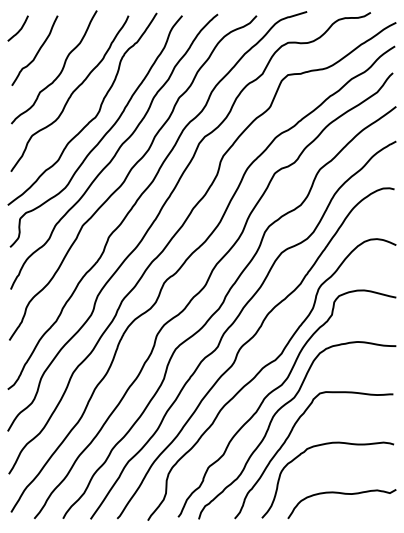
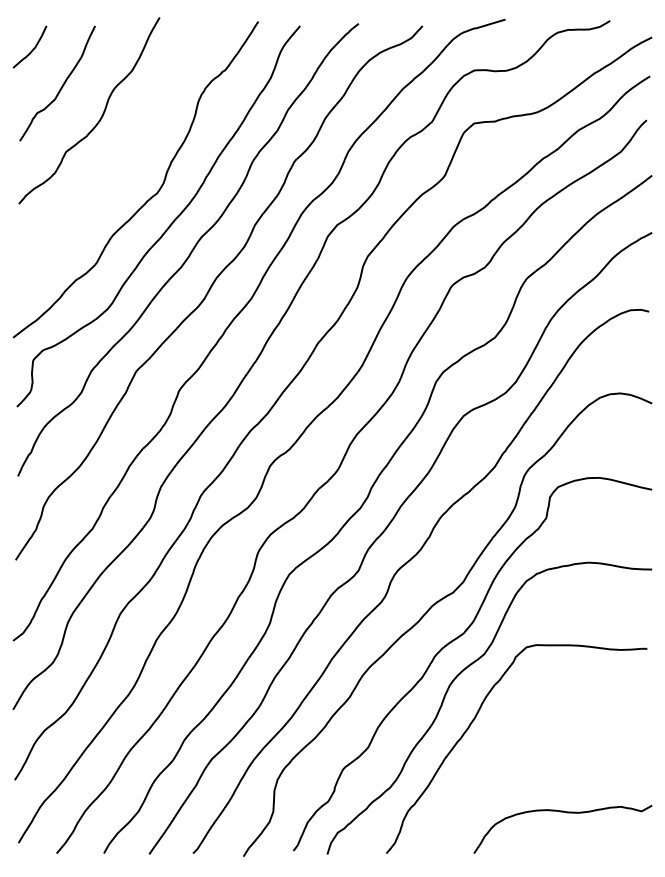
curve: (70, 94) -> (116, 155), removed
curve: (319, 446) -> (525, 734), removed

